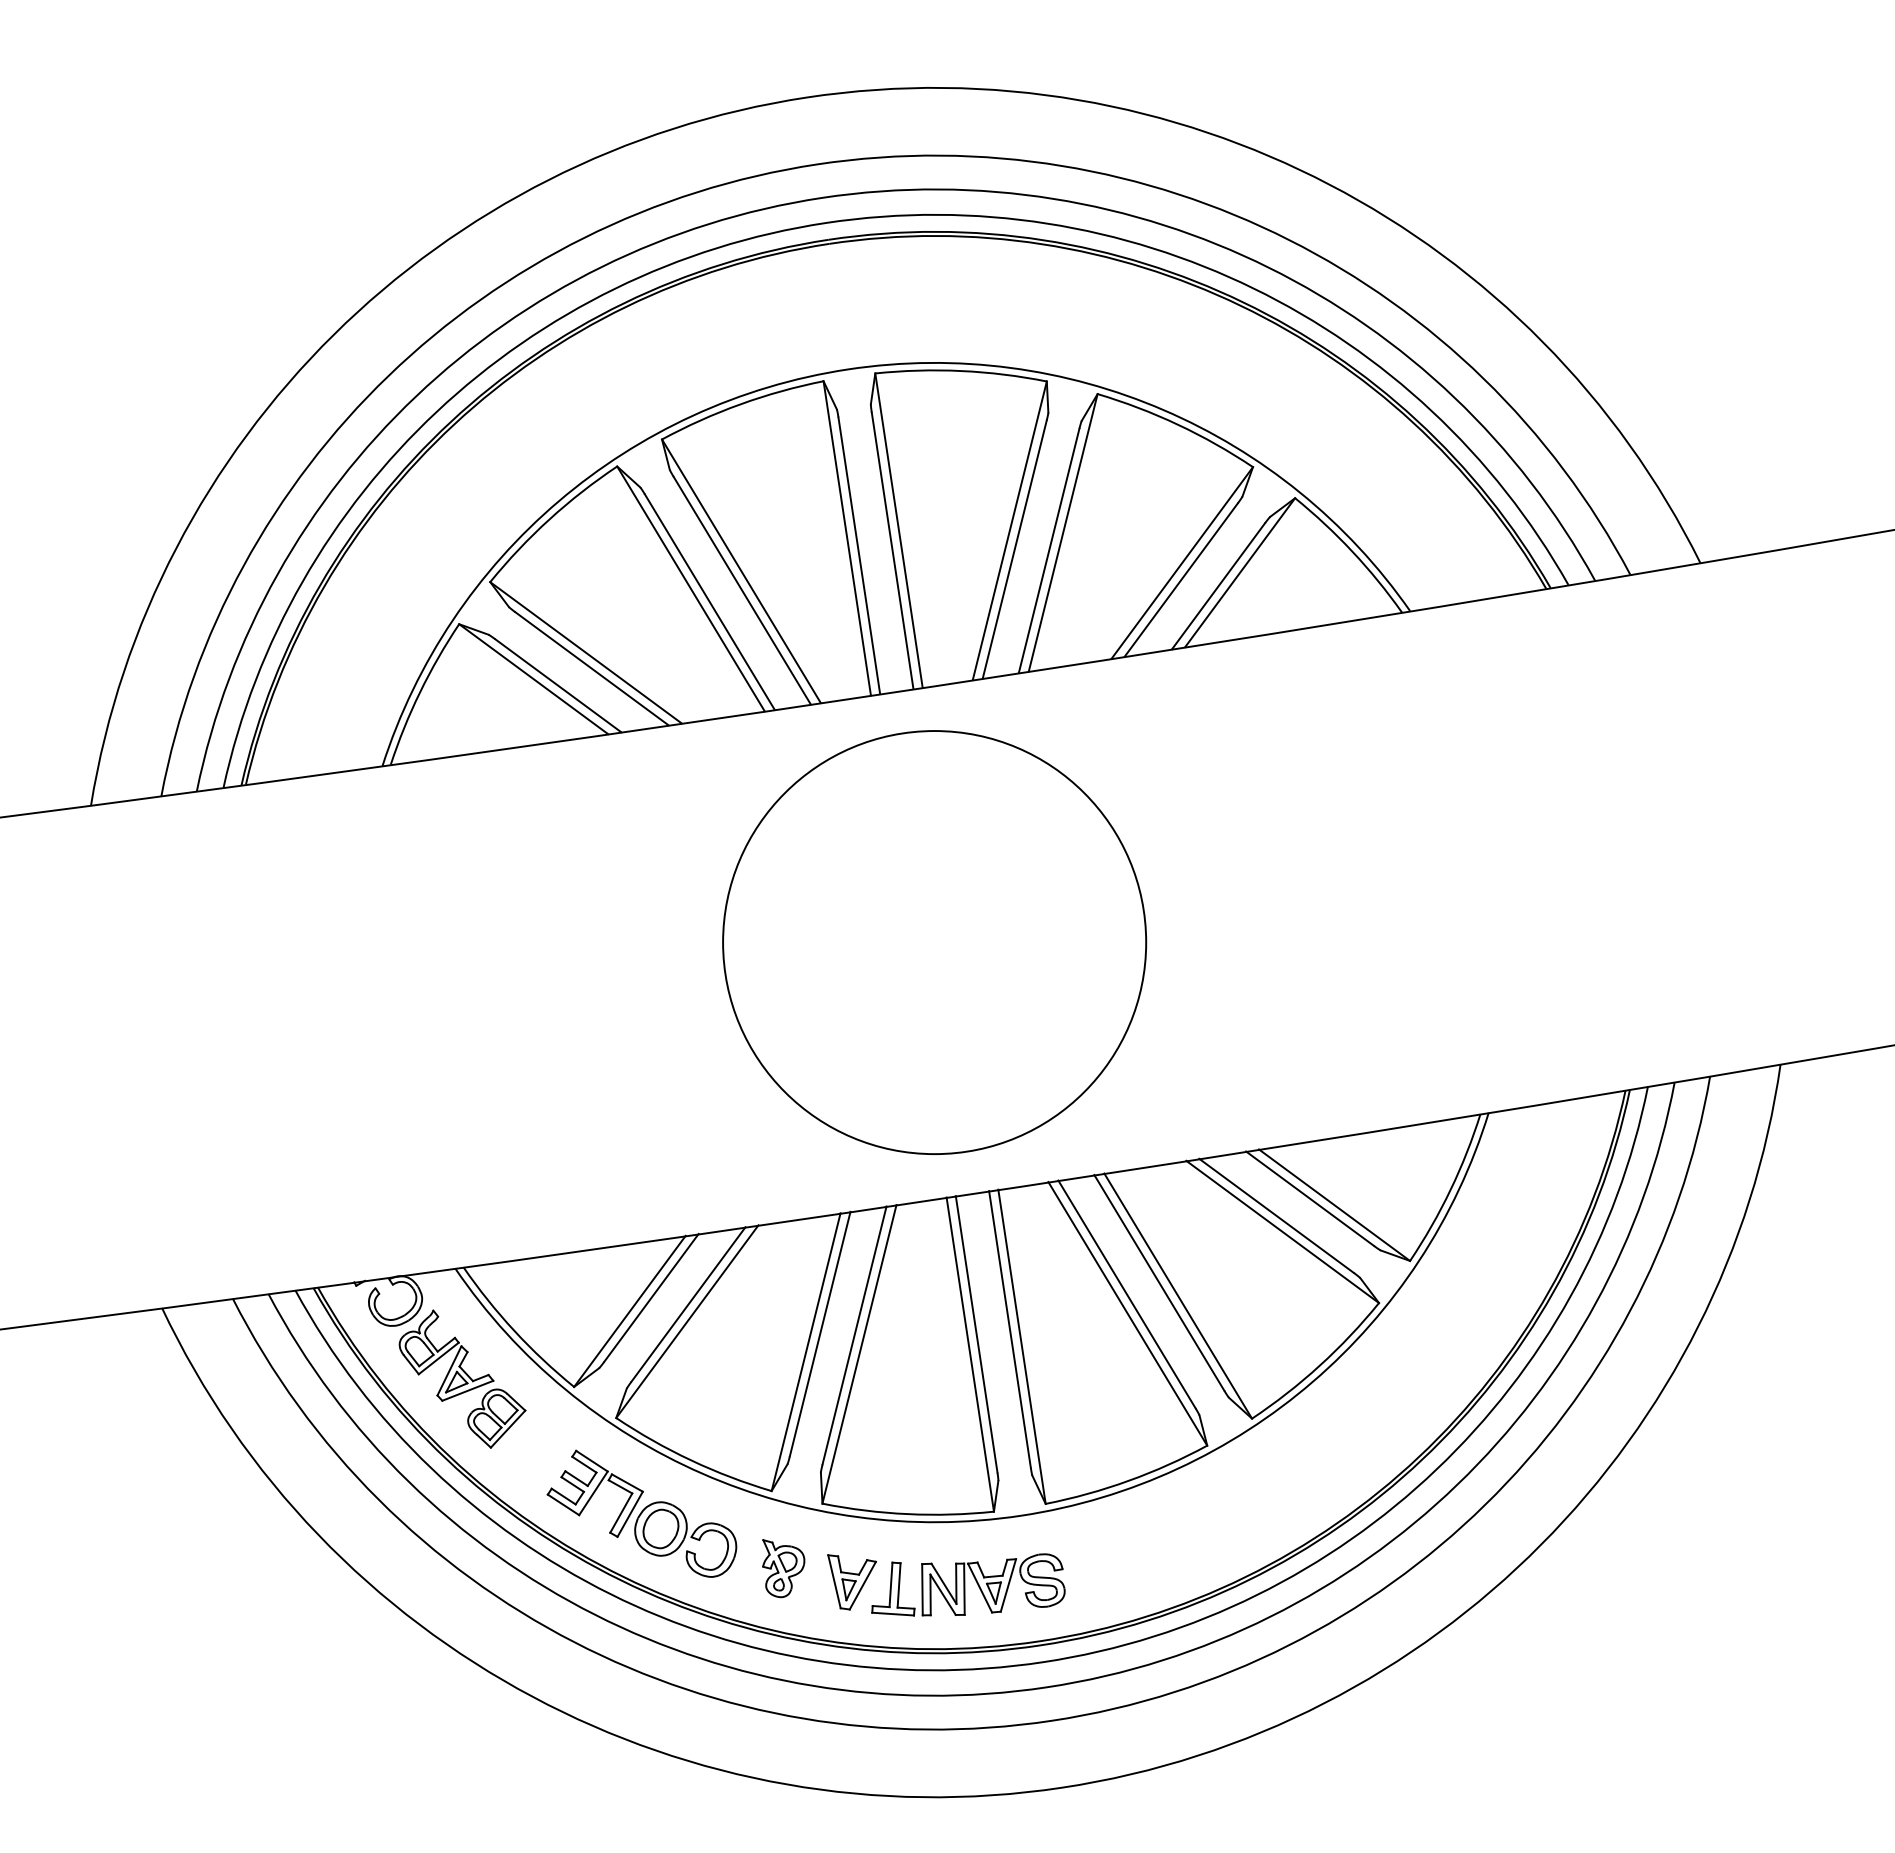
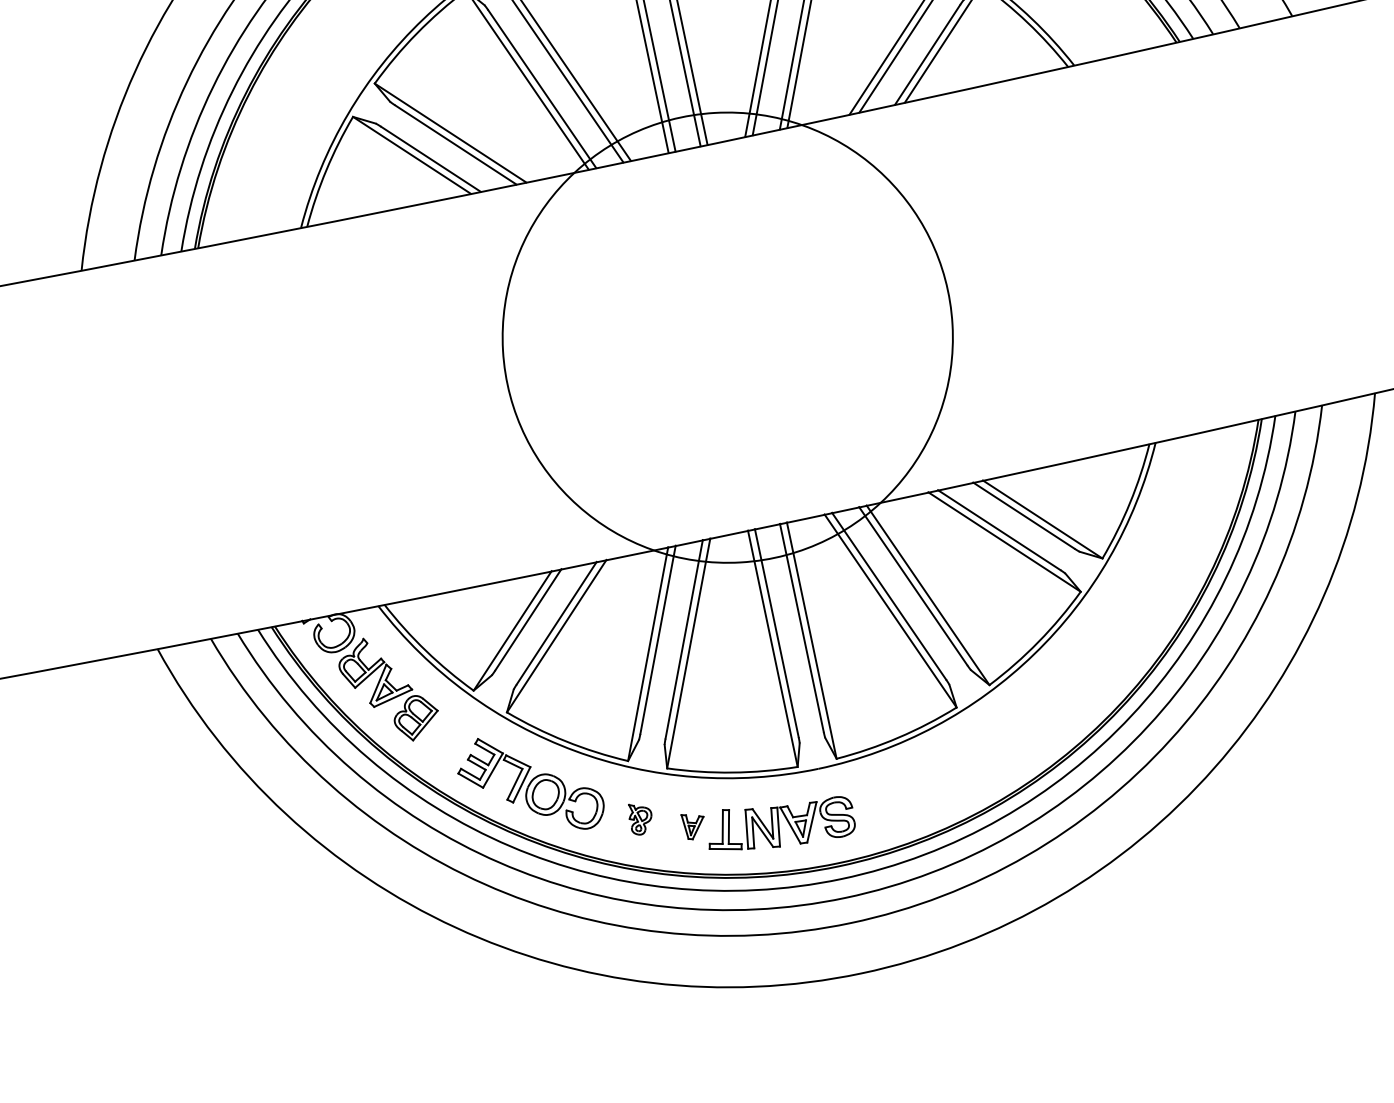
circle: (934, 942) -> (727, 337), size x1.4
part: (783, 1568) -> (640, 819), size x0.7
part: (851, 1582) -> (692, 826), size x0.6

